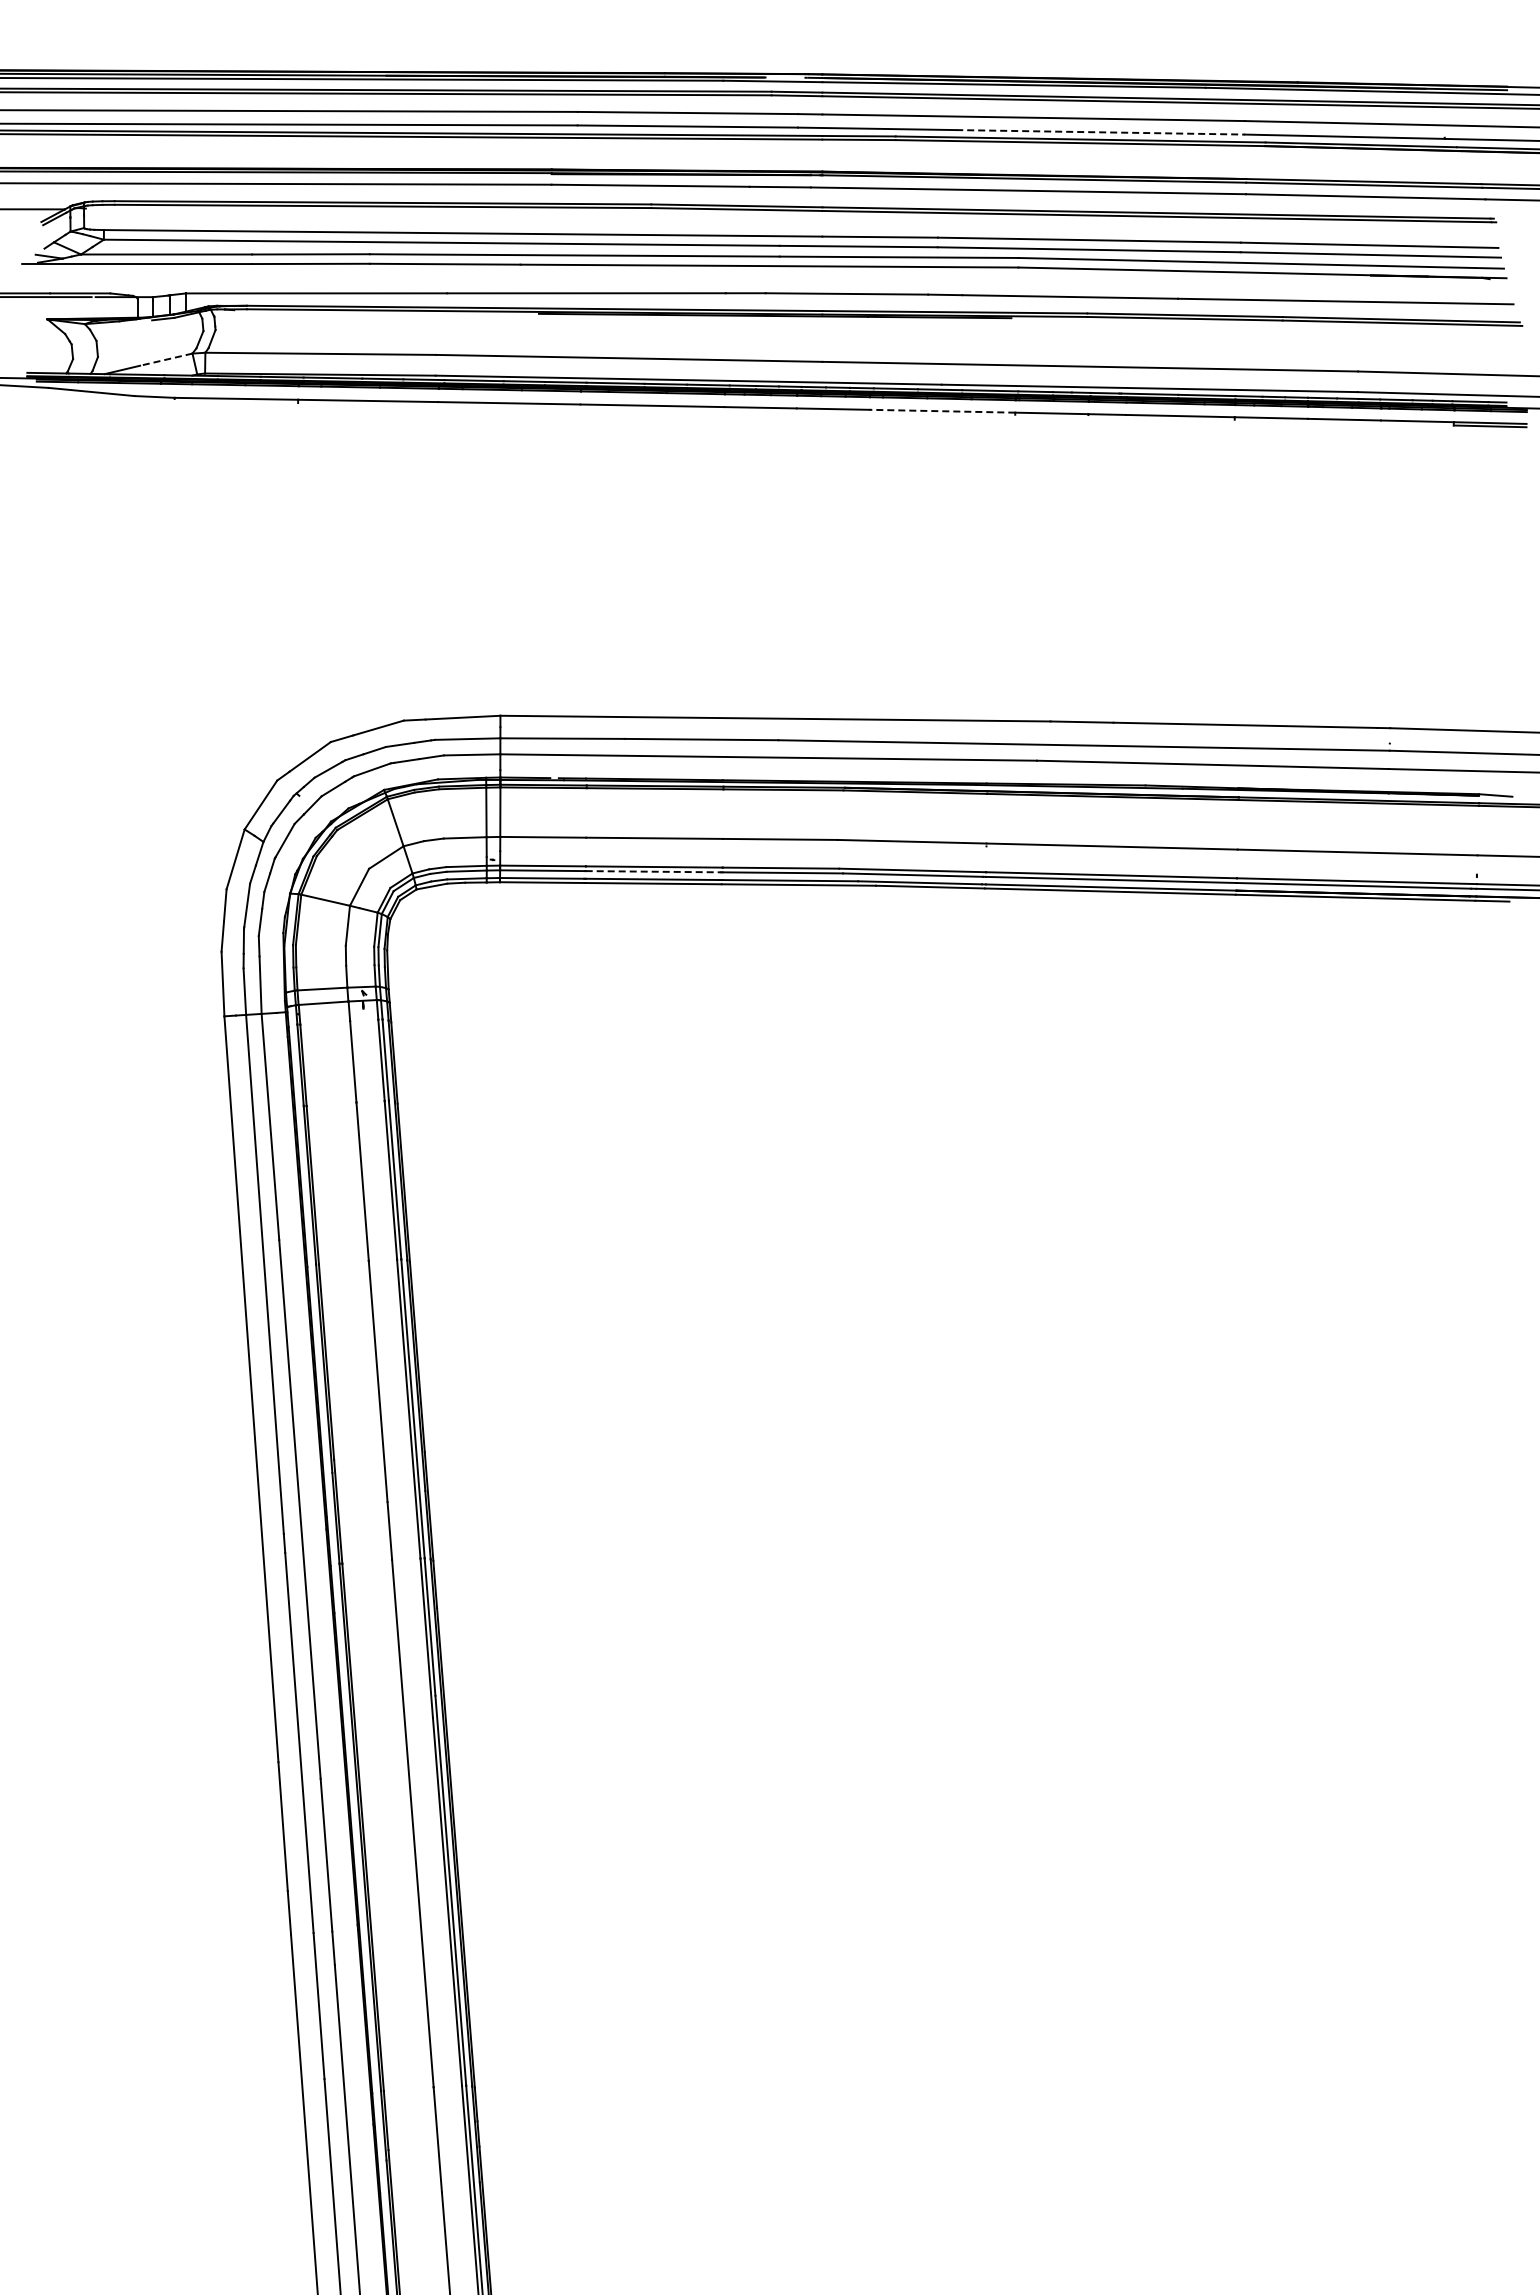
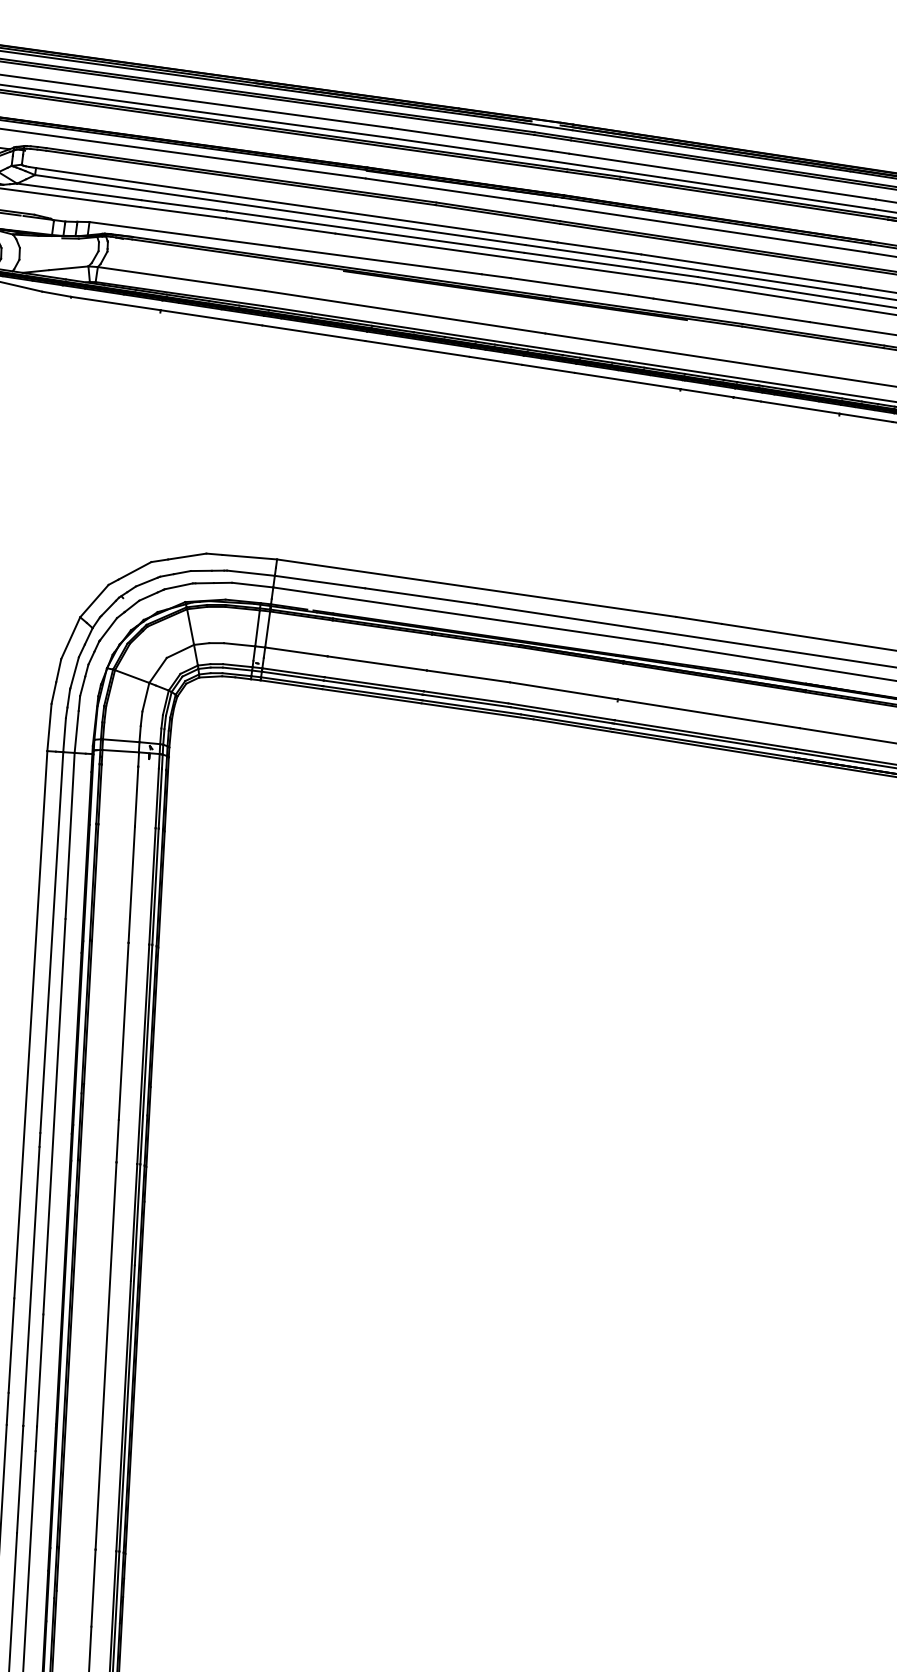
line: (1100, 132) -> (769, 193), dashed -> solid
line: (166, 359) -> (68, 268), dashed -> solid
line: (942, 411) -> (627, 381), dashed -> solid
line: (653, 871) -> (373, 687), dashed -> solid

